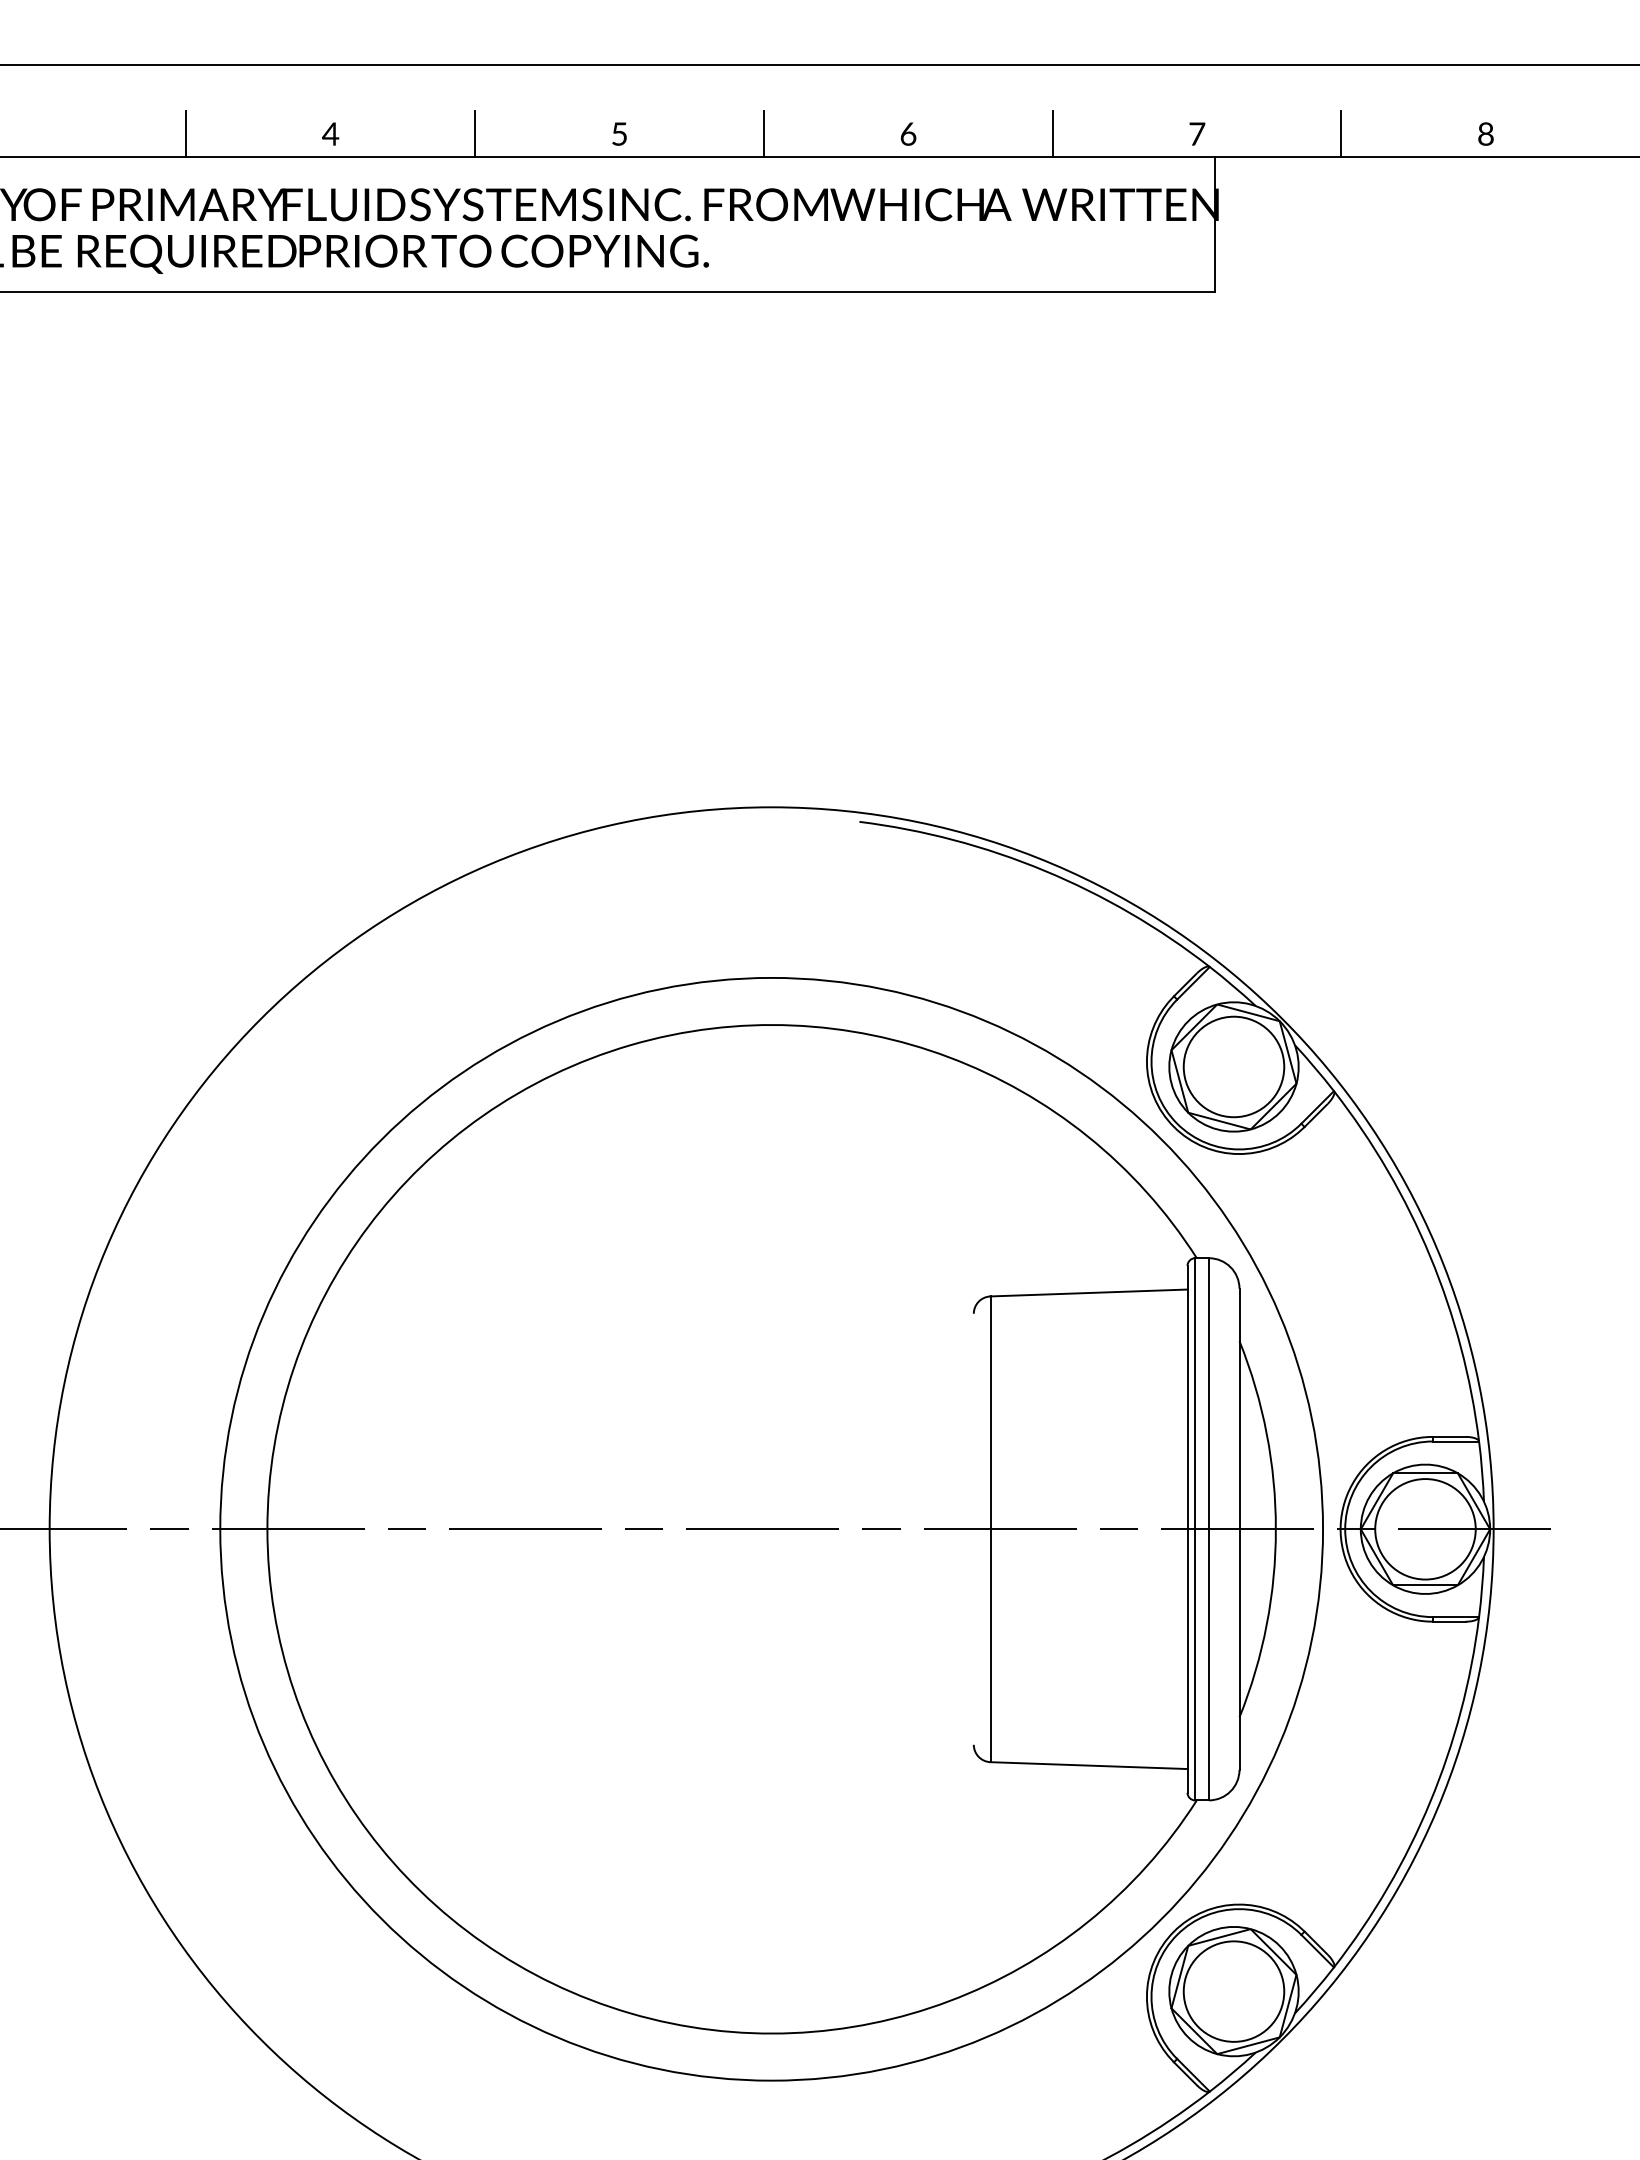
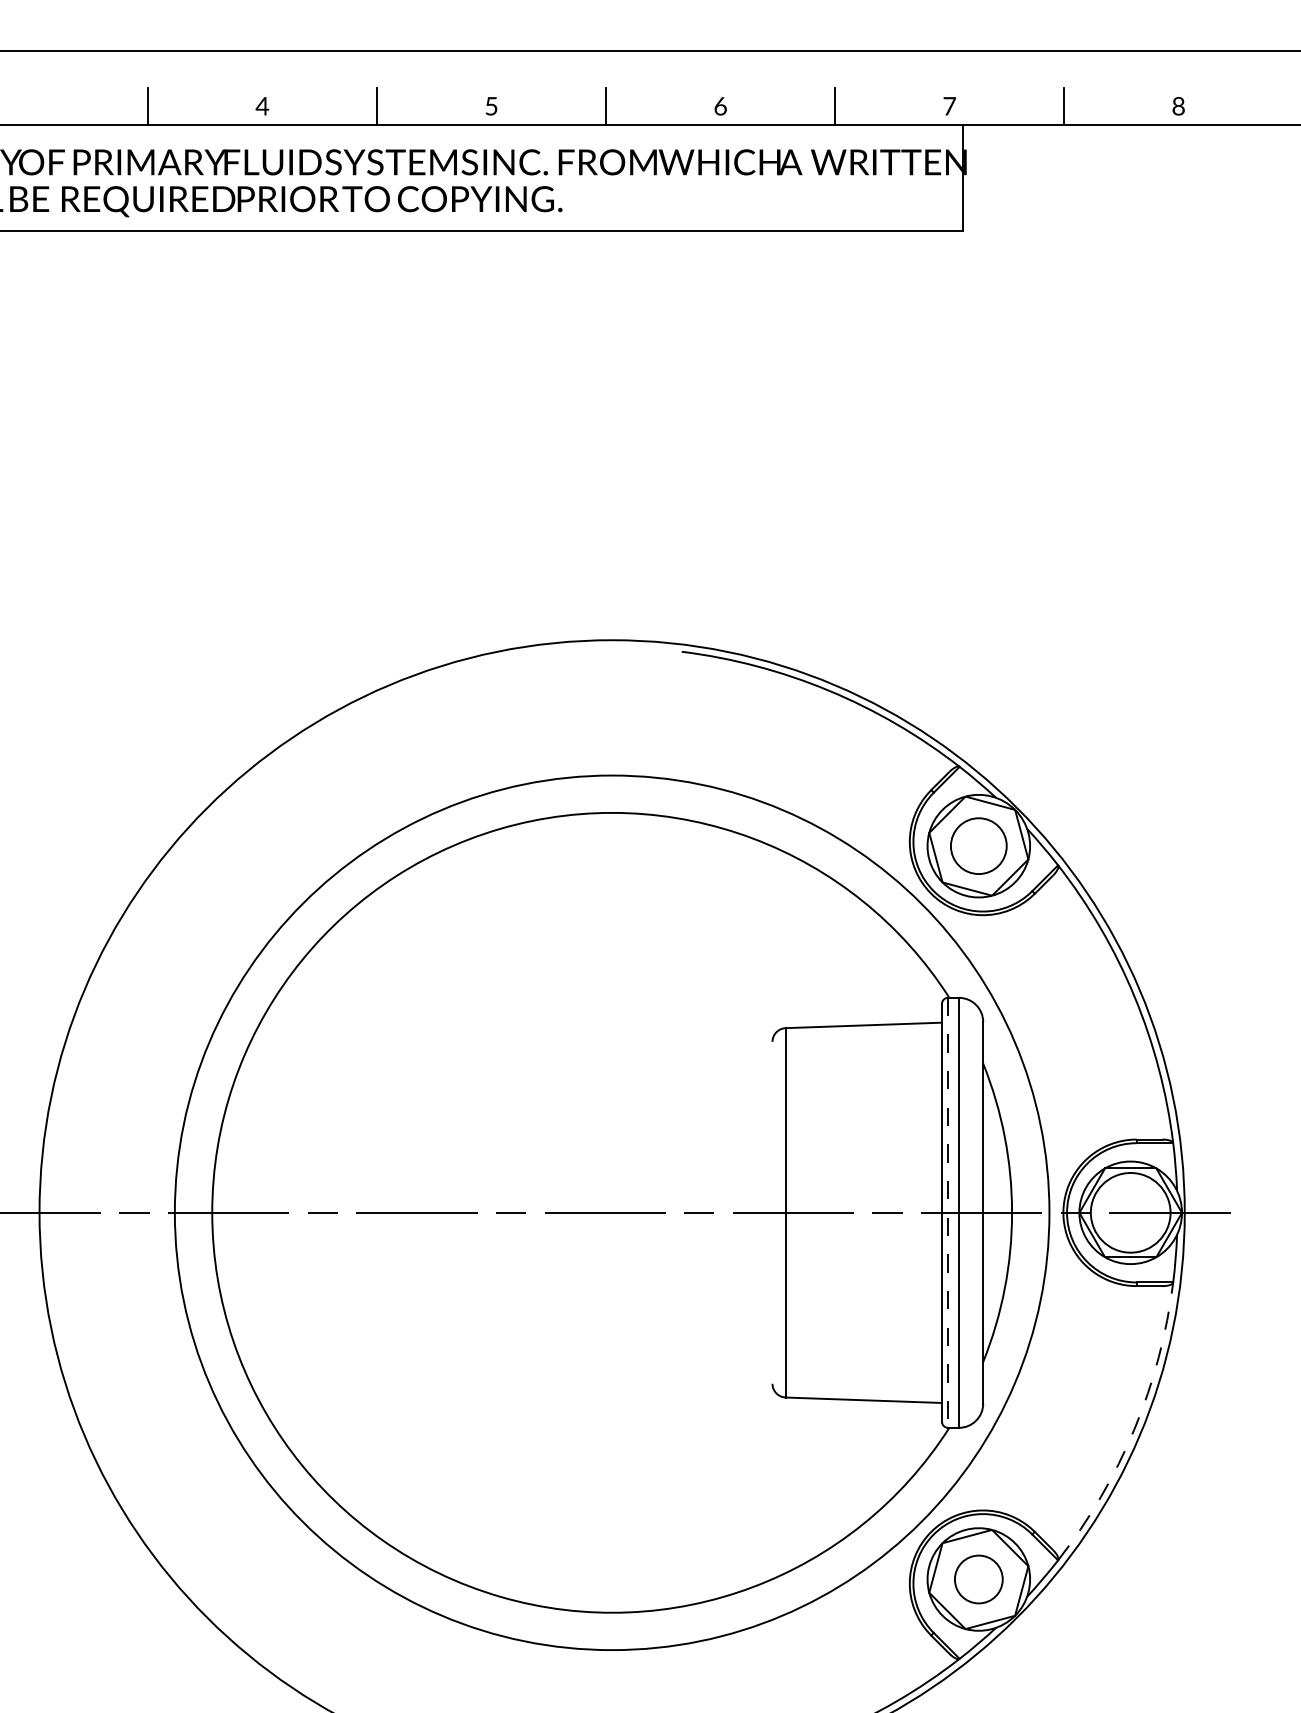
circle: (1233, 1066) -> (978, 845), size x0.7
line: (1195, 1529) -> (948, 1212), solid -> dashed
arc: (1430, 1802) -> (1134, 1429), solid -> dashed
circle: (1233, 1991) -> (978, 1579), size x0.6

